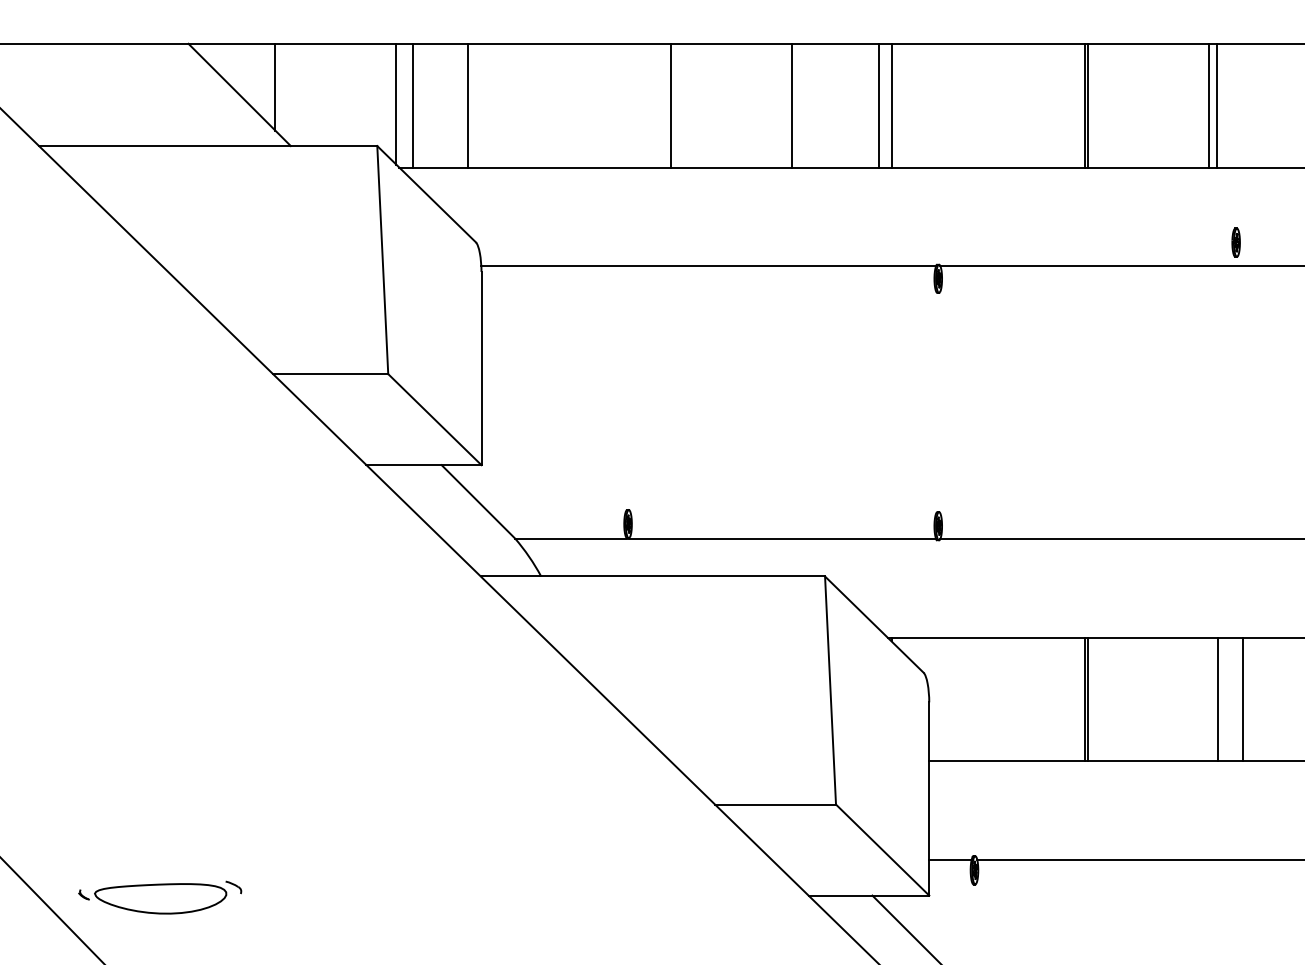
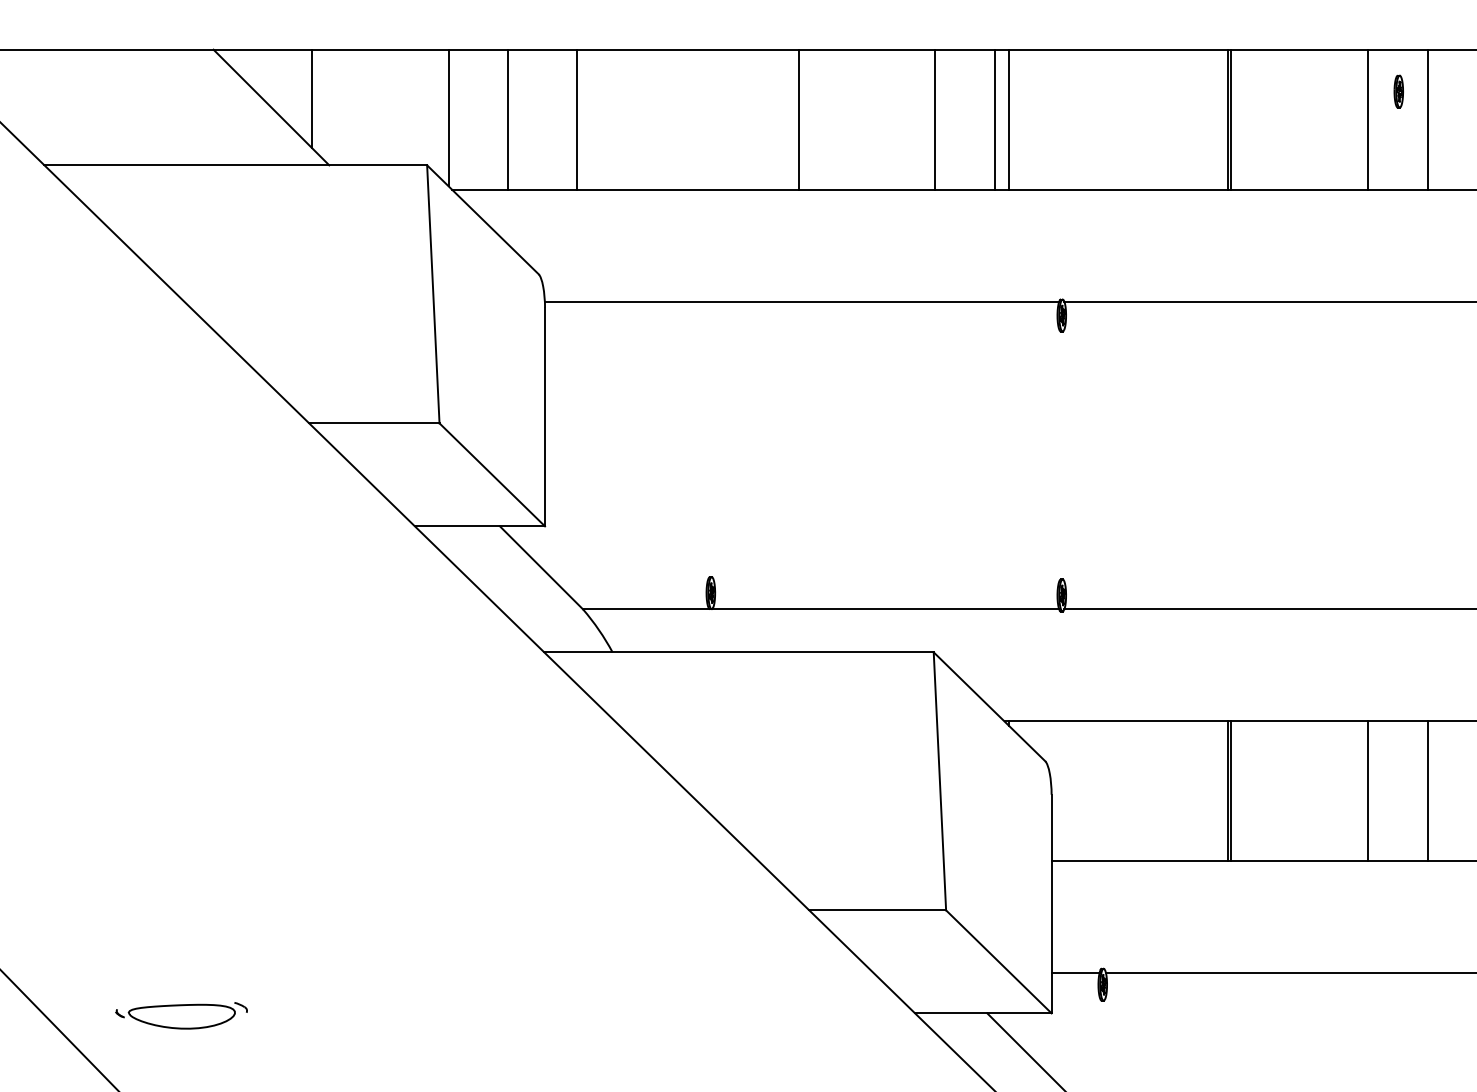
line: (412, 105) -> (508, 119), moved
line: (467, 105) -> (577, 119), moved
line: (671, 105) -> (798, 119), moved
line: (792, 105) -> (935, 119), moved
line: (1216, 105) -> (1427, 119), moved
part: (1235, 242) -> (1398, 91), moved
line: (1218, 699) -> (1427, 791), moved
line: (1242, 699) -> (1368, 791), moved
part: (160, 897) -> (181, 1015), size x0.71

